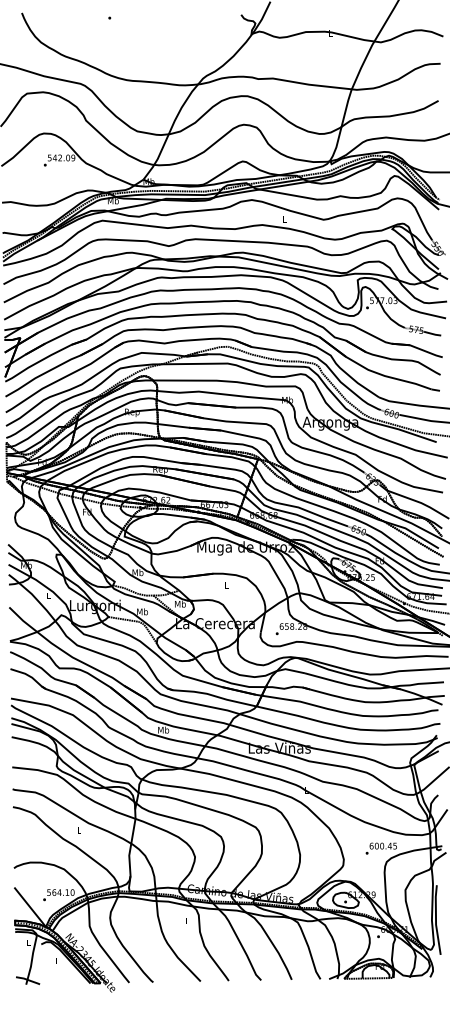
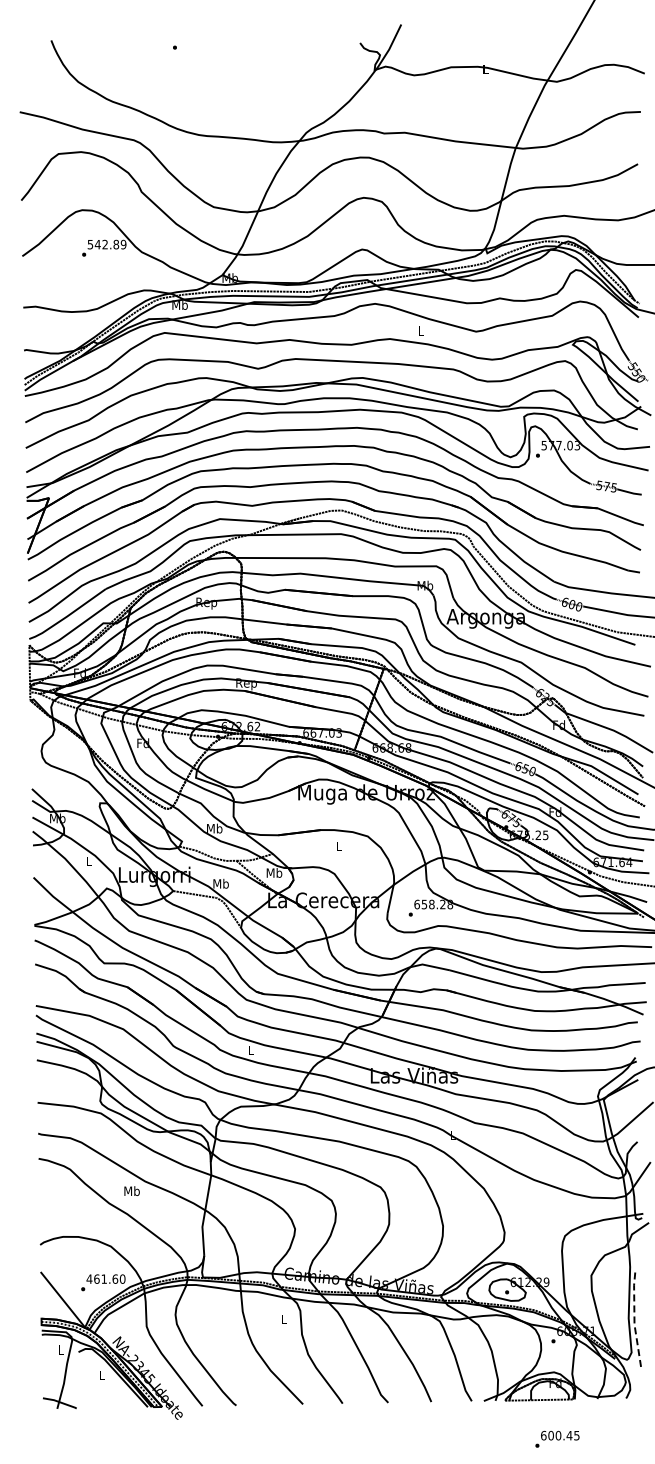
text: (68, 157) -> (116, 244), 542.09 -> 542.89
text: (163, 730) -> (250, 1050), Mb -> L
text: (78, 829) -> (131, 1190), L -> Mb
text: (381, 848) -> (557, 1438), moved
text: (58, 892) -> (102, 1278), 564.10 -> 461.60
line: (436, 919) -> (634, 1317), solid -> dashed

